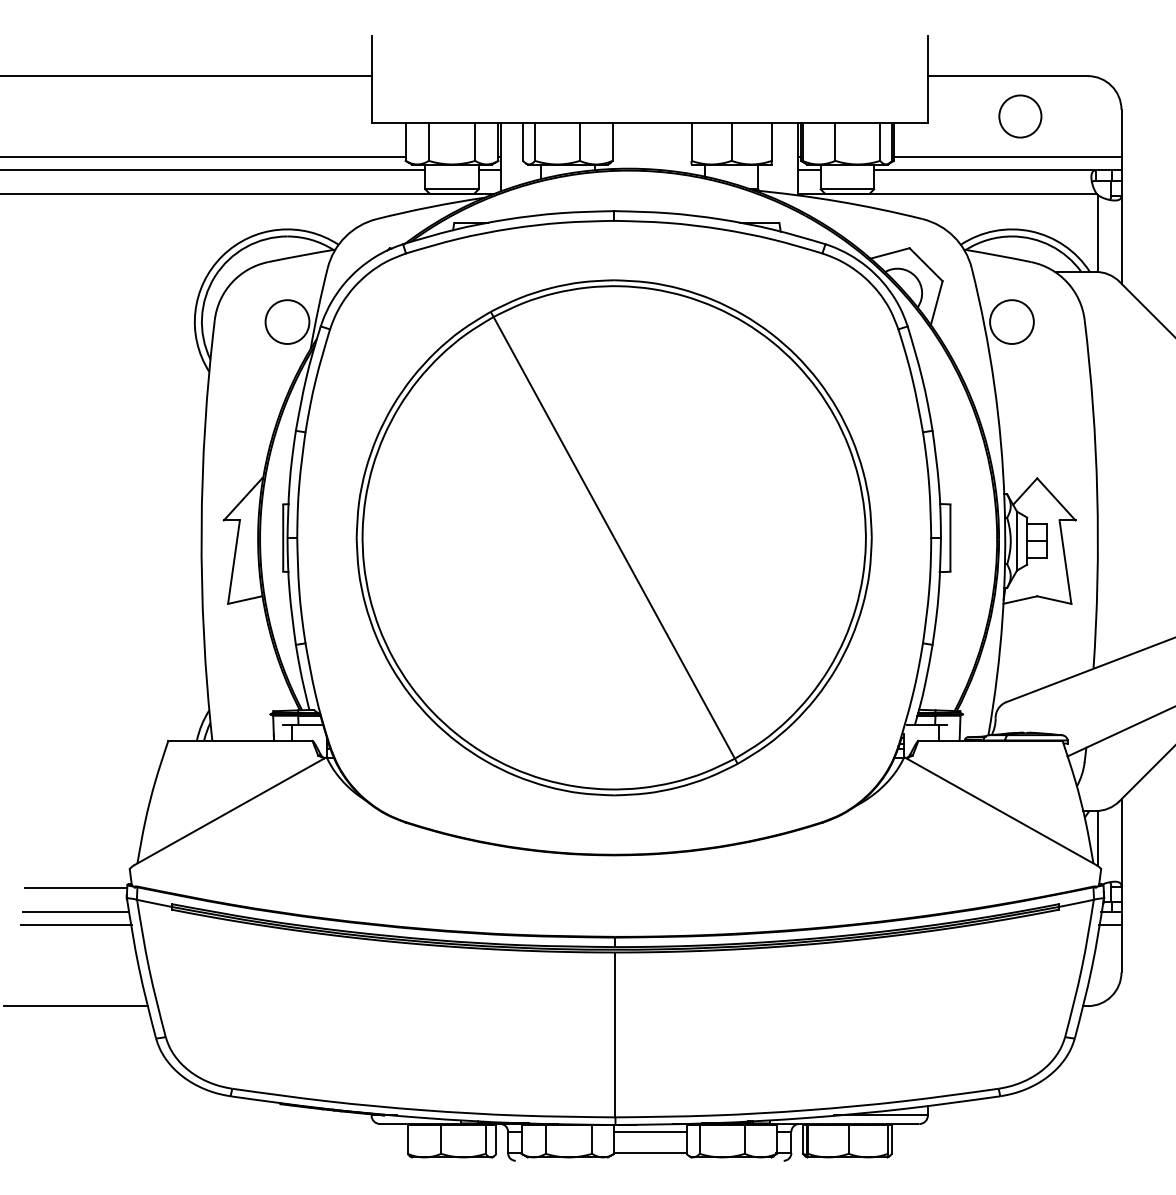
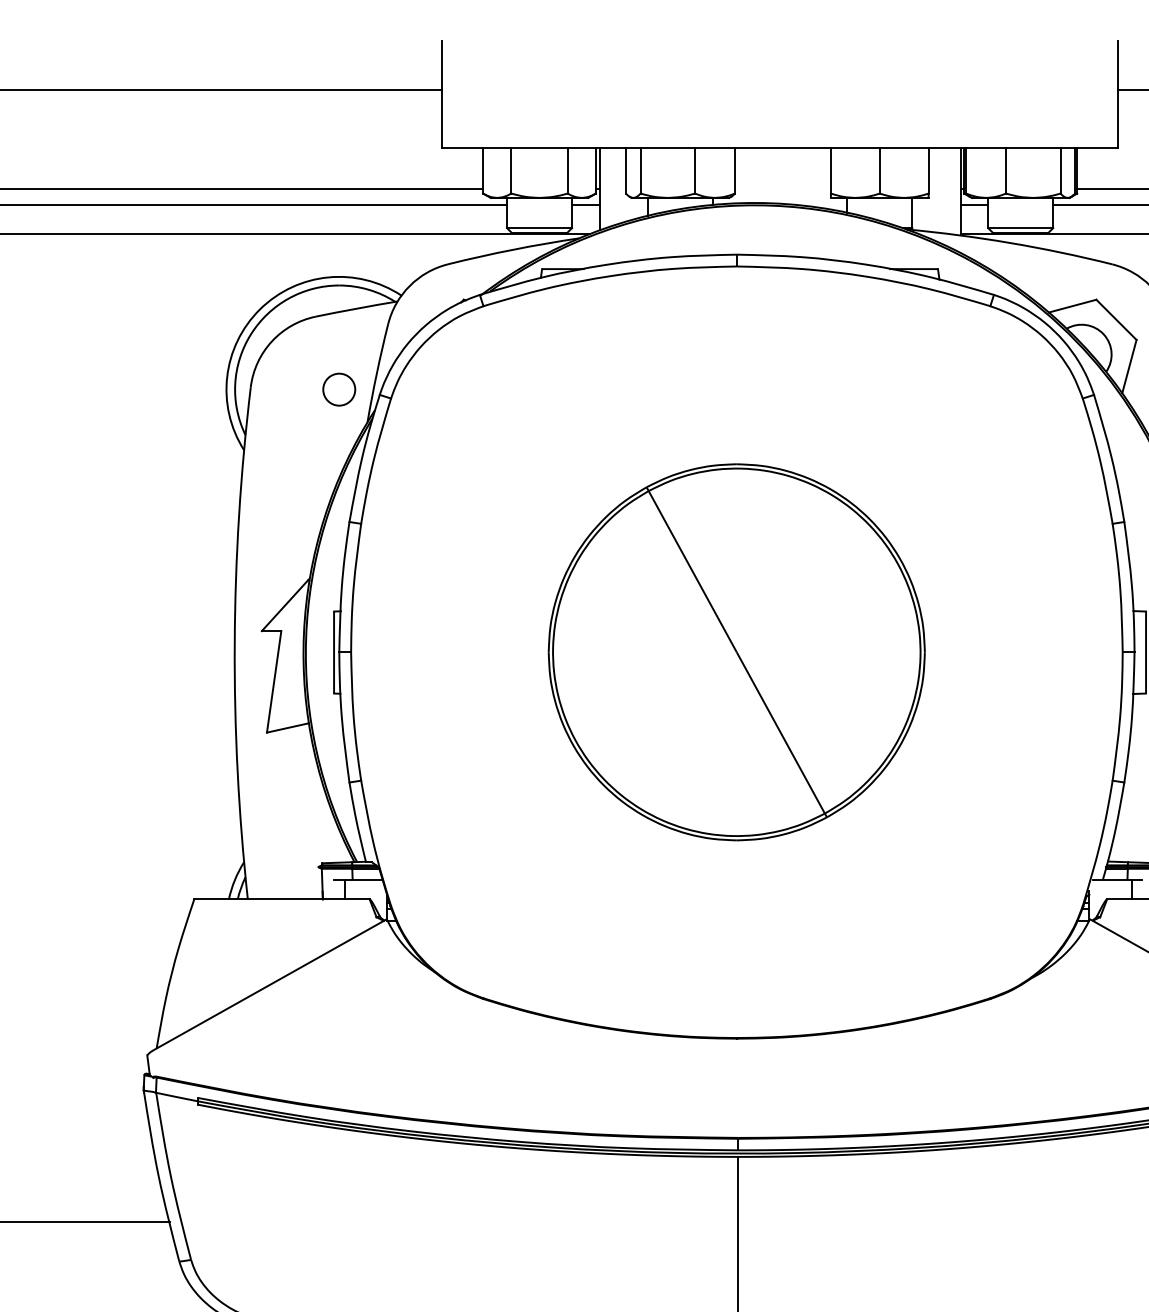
circle: (287, 321) -> (339, 388), size x0.6
part: (613, 537) -> (736, 651), size x0.6
line: (76, 888) -> (82, 1079), removed
line: (76, 911) -> (82, 1106), removed
line: (76, 925) -> (82, 1124), removed

